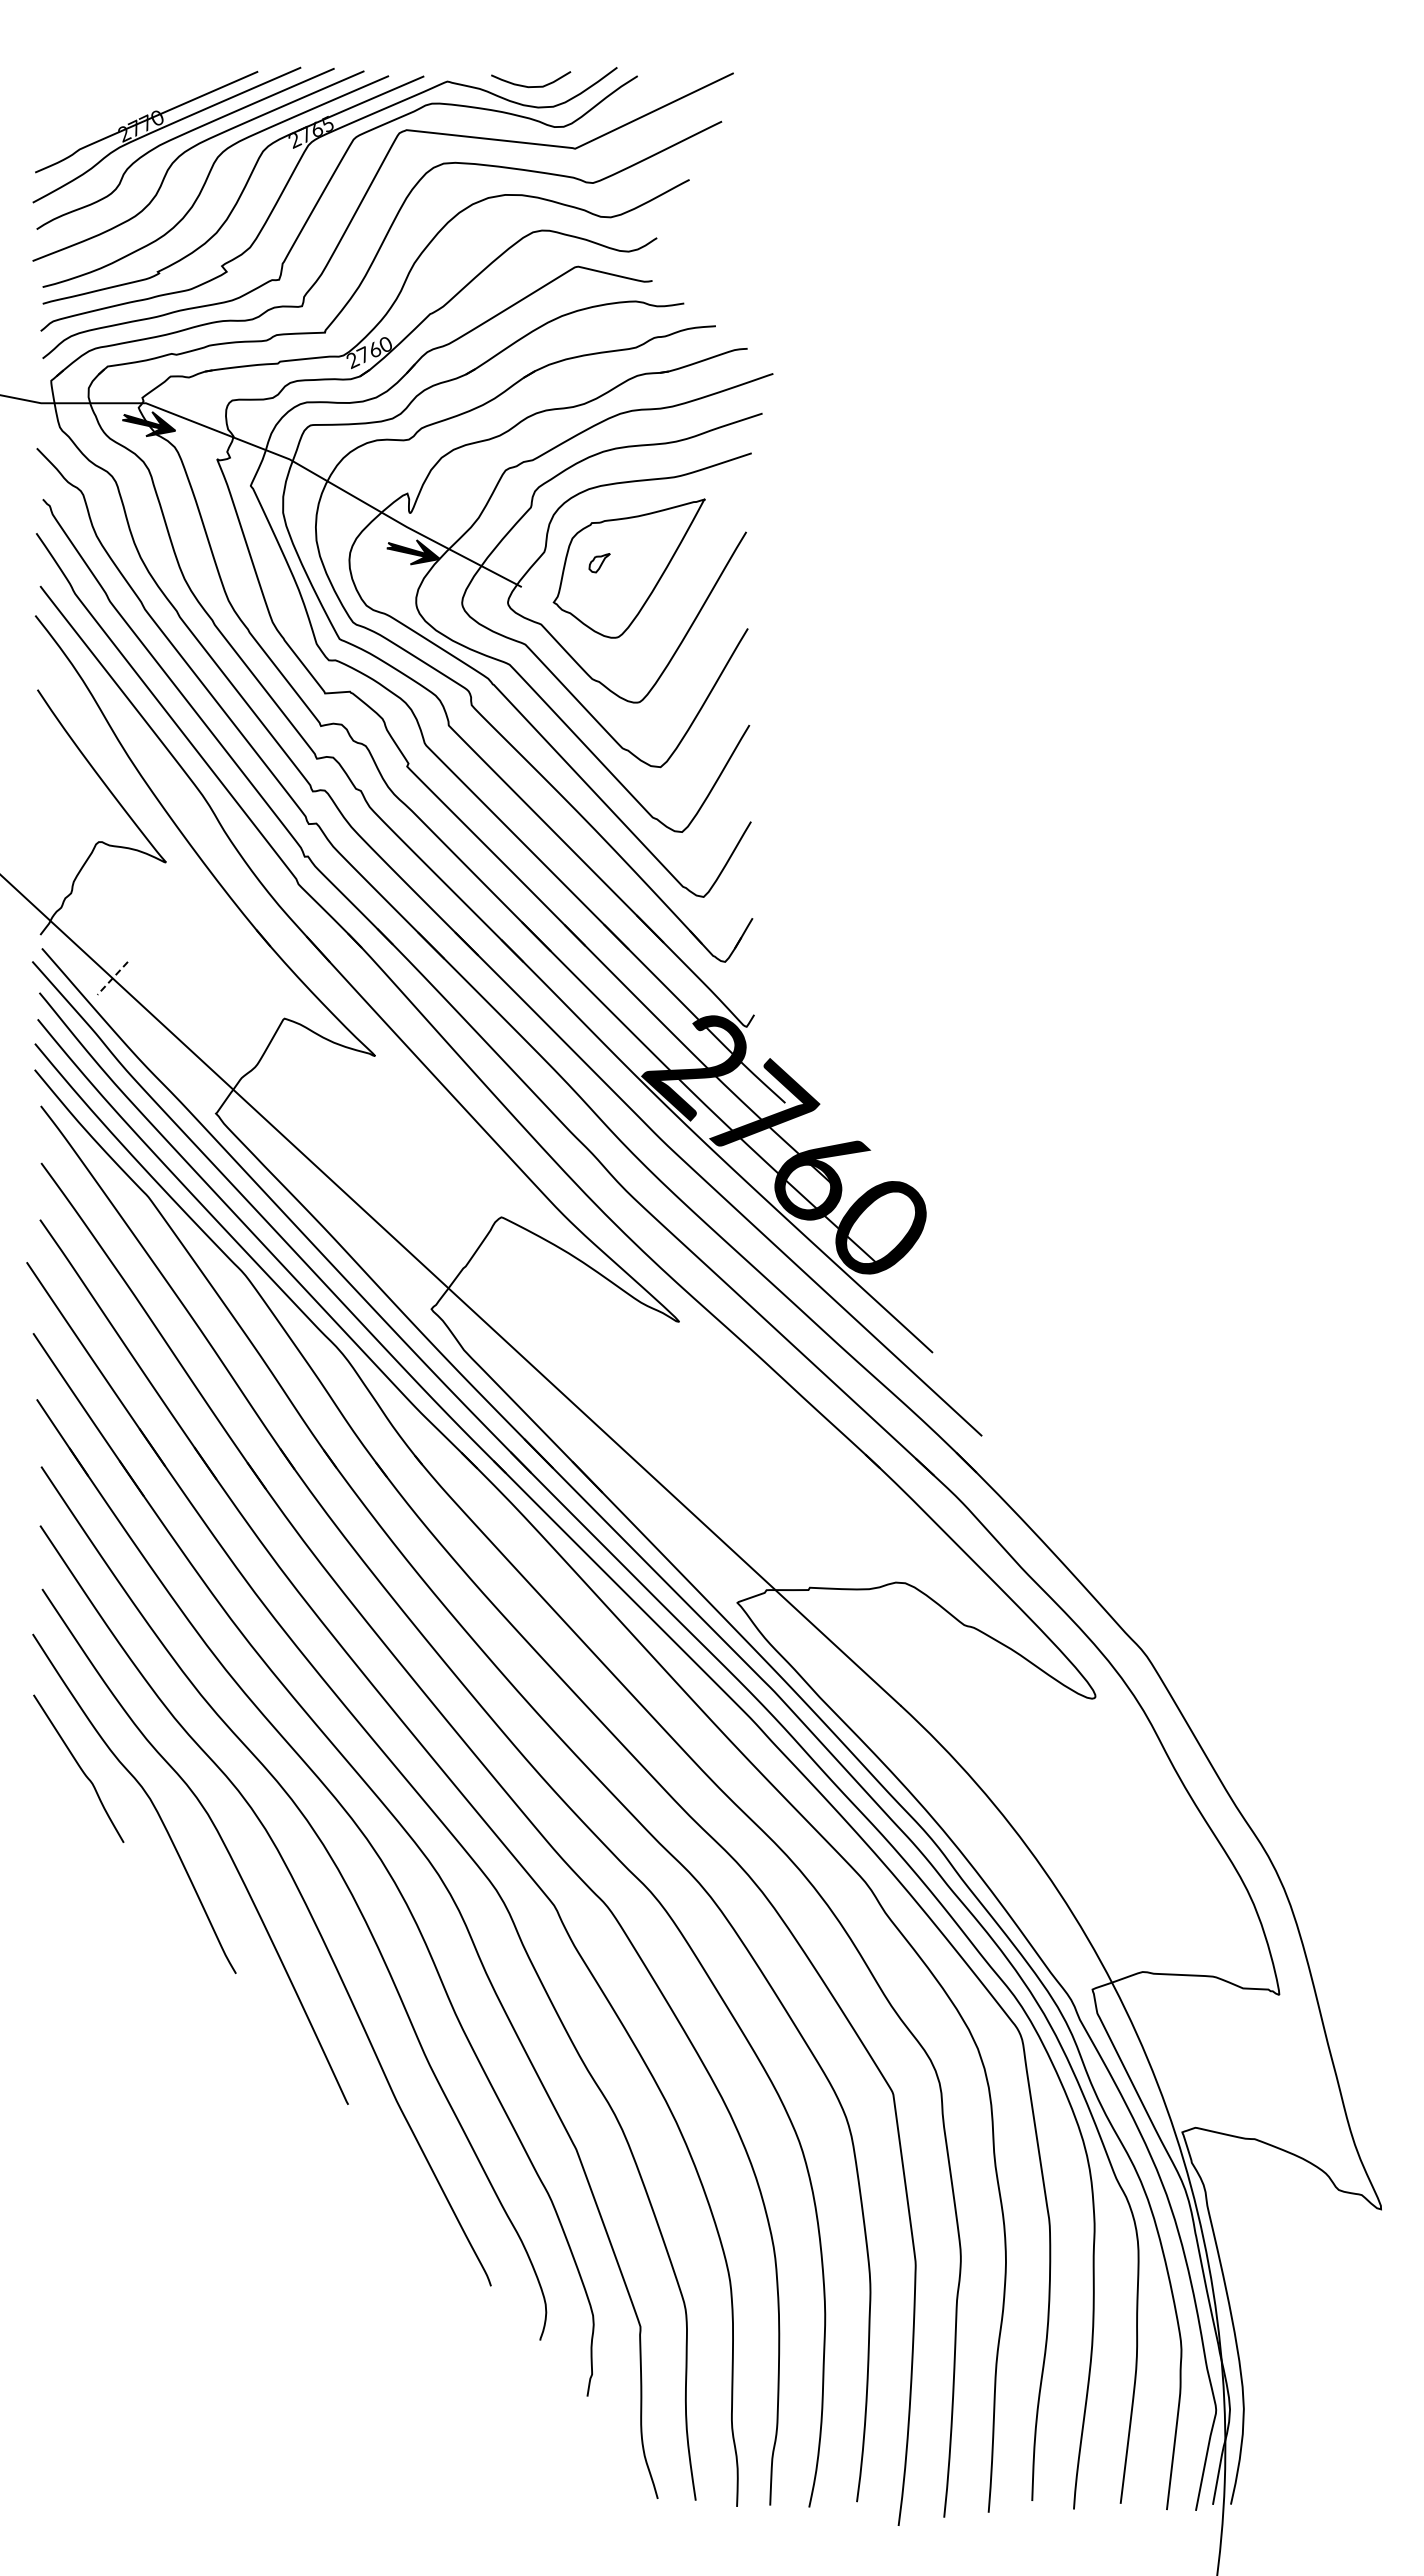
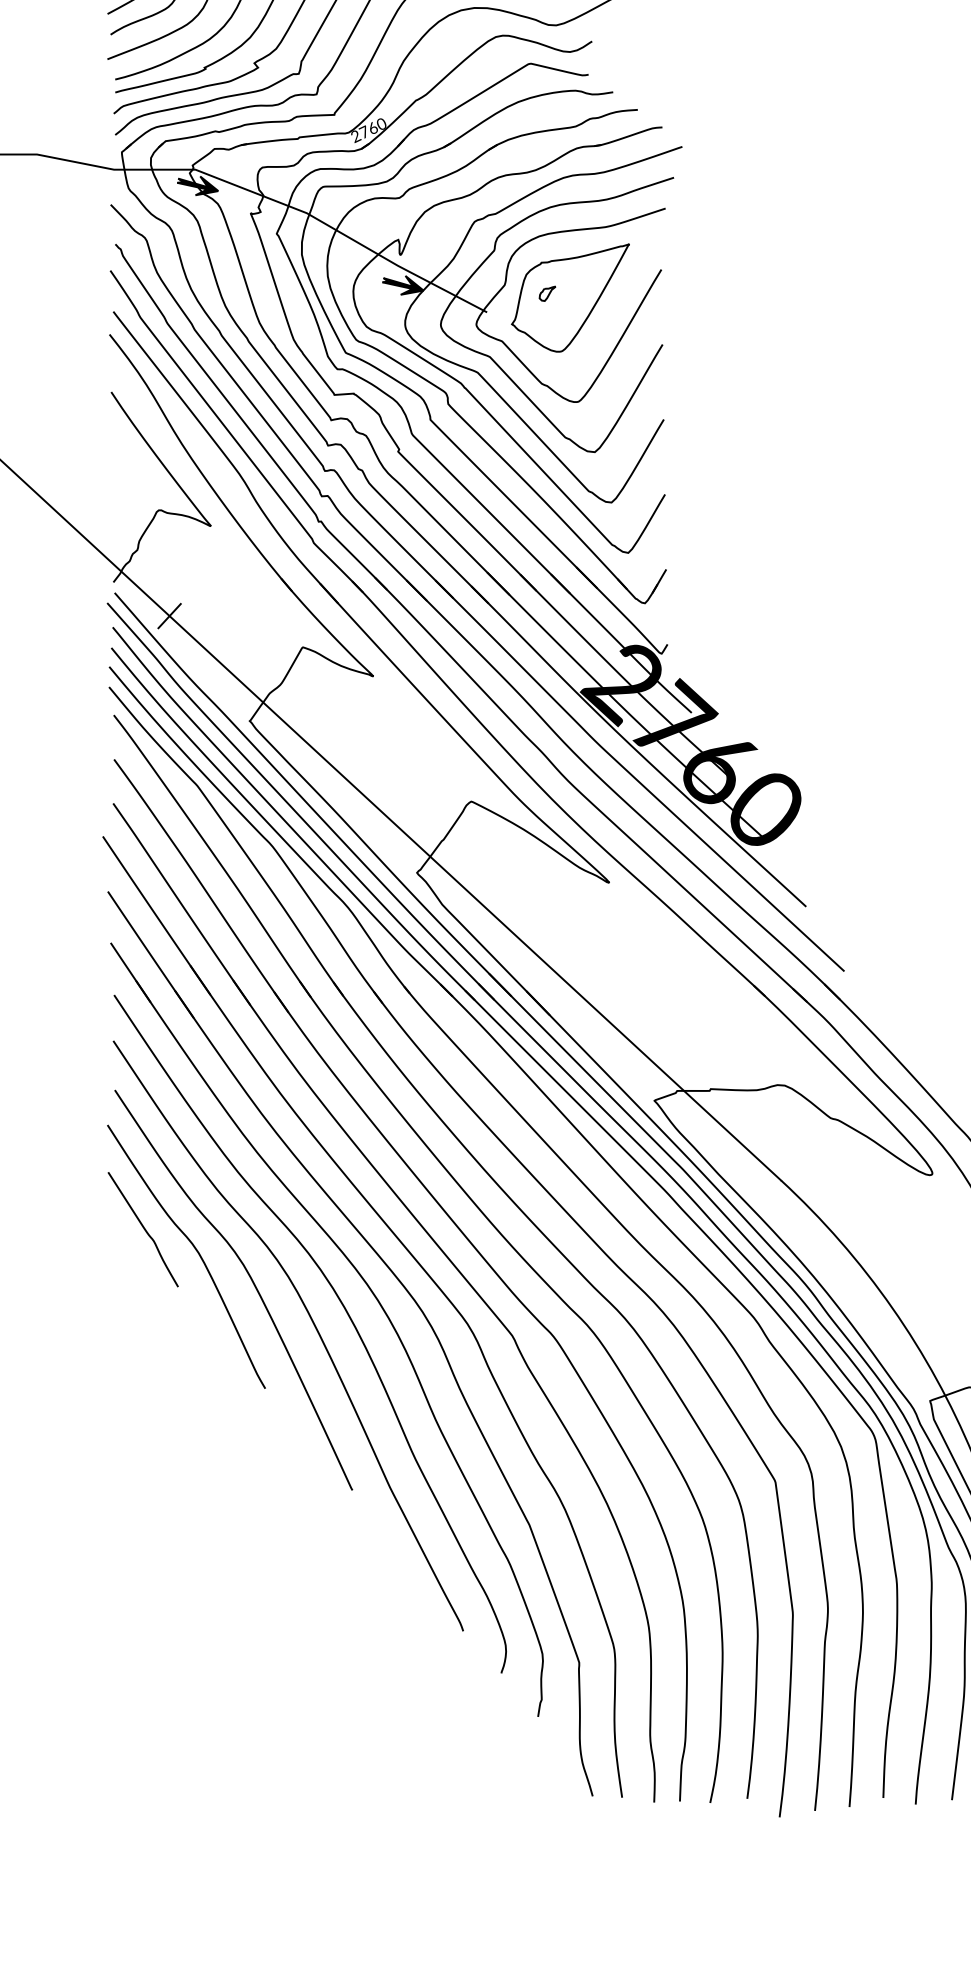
line: (112, 978) -> (169, 616), dashed -> solid

